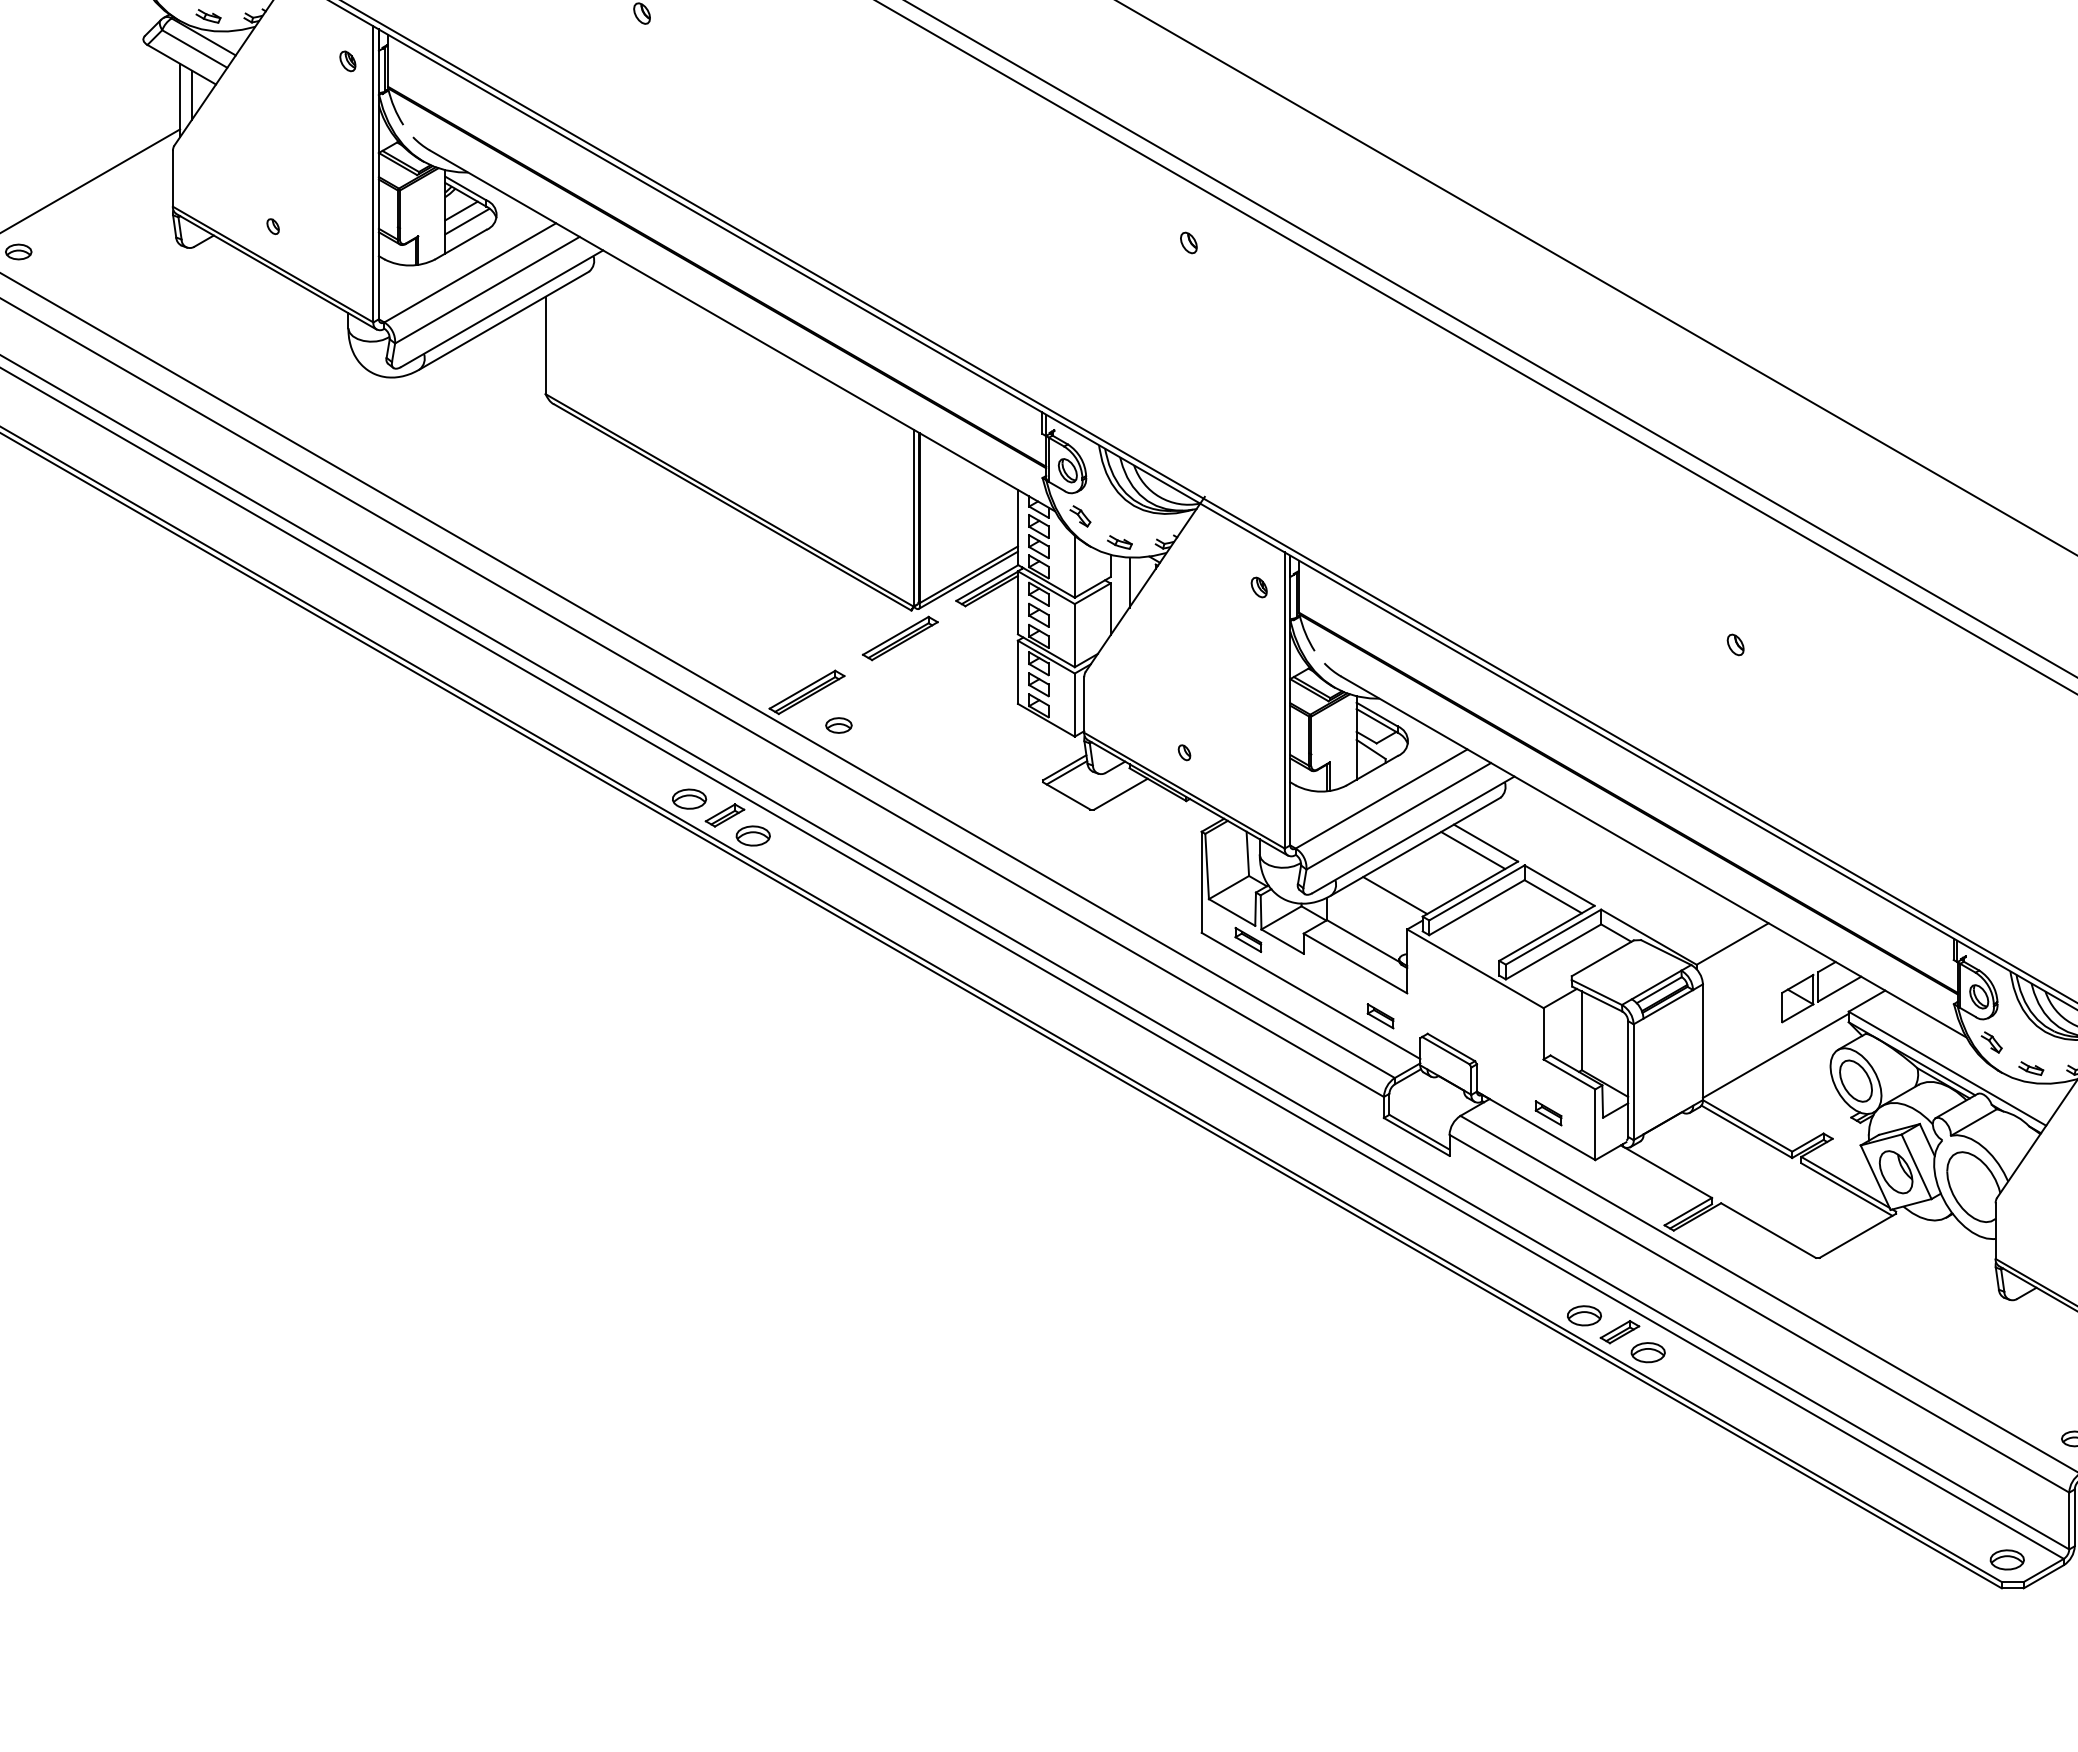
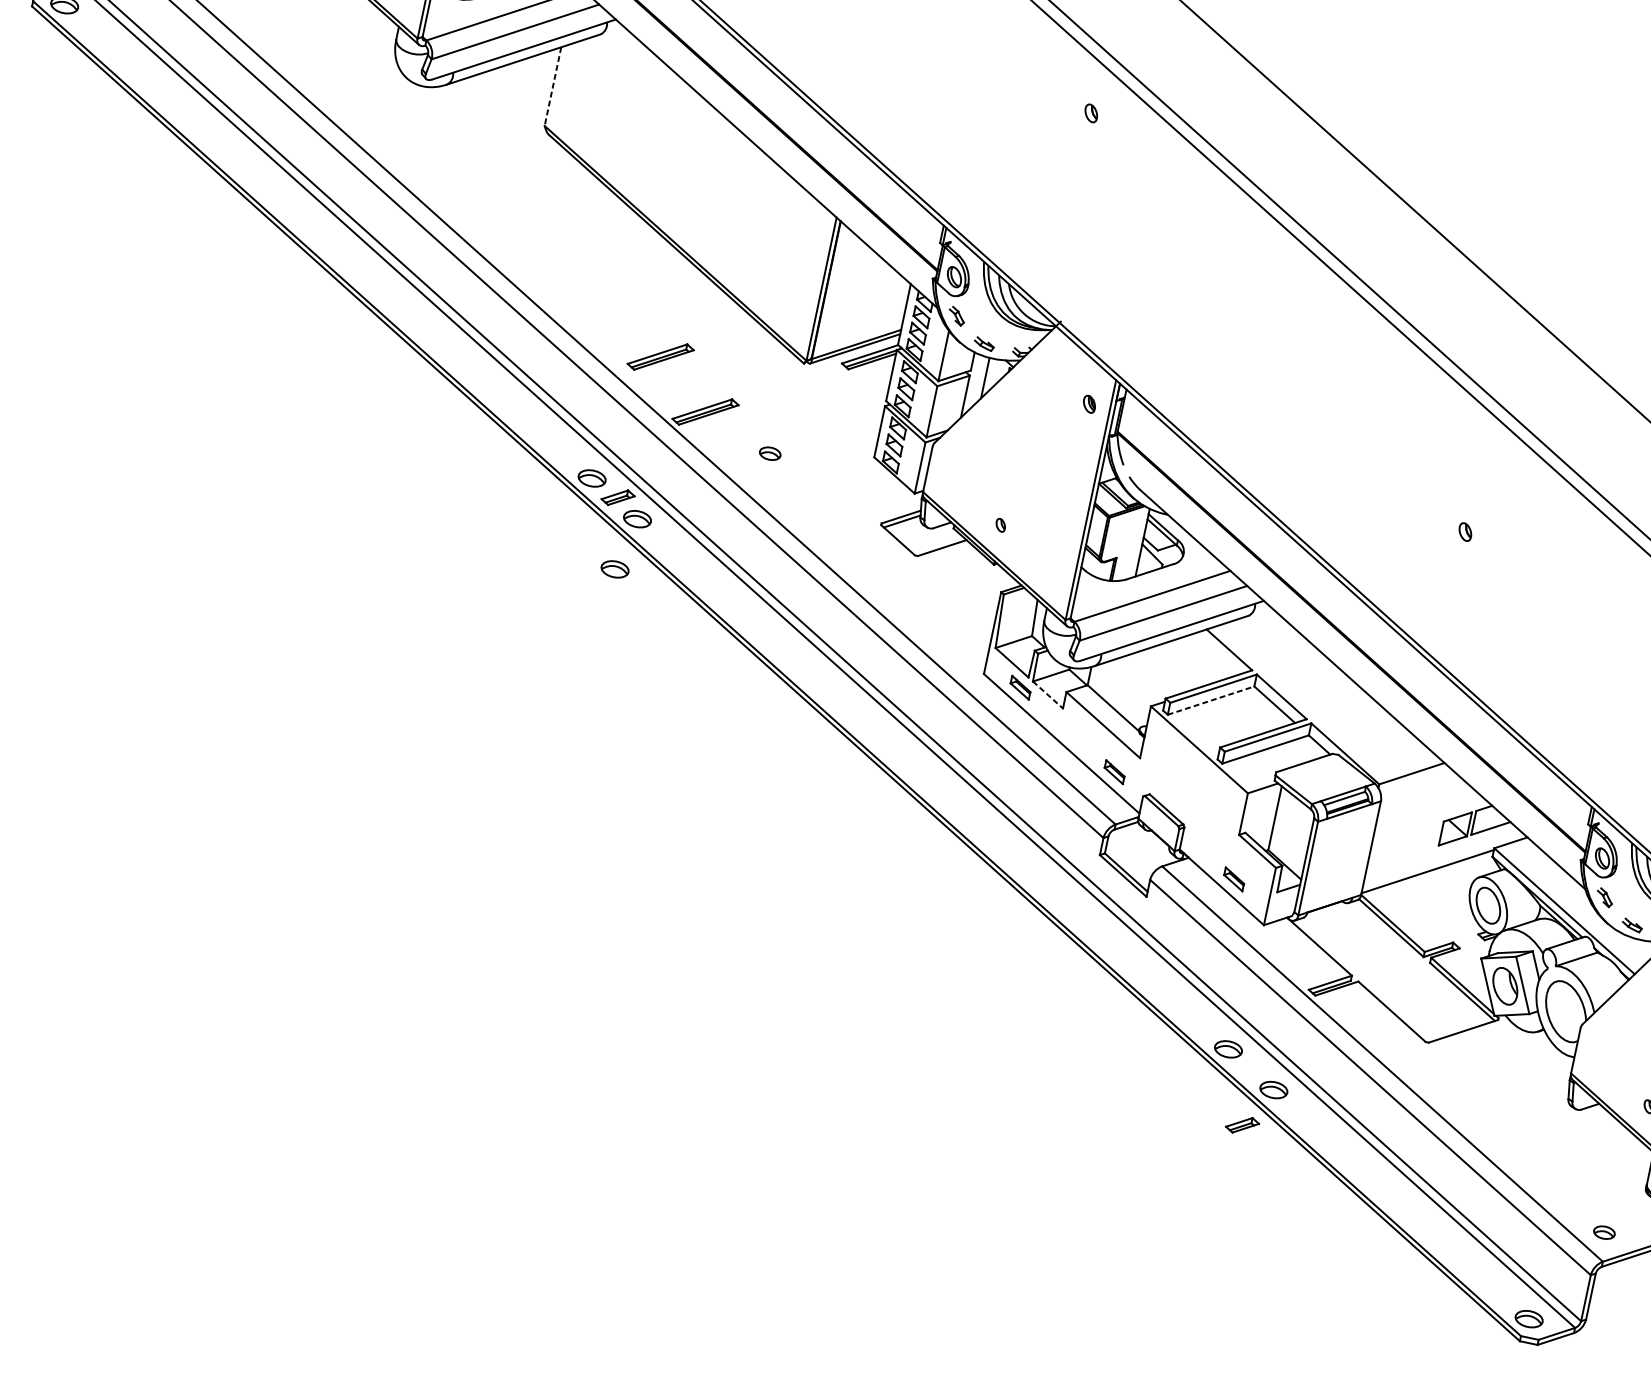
line: (545, 345) -> (552, 86), solid -> dashed
part: (899, 638) -> (660, 356), moved
part: (838, 725) -> (769, 453), moved
line: (1473, 850) -> (1218, 653), removed
line: (1395, 895) -> (1147, 676), removed
part: (738, 900) -> (614, 568), added
line: (1477, 907) -> (1211, 700), solid -> dashed
line: (1283, 941) -> (1048, 695), solid -> dashed
part: (1619, 1332) -> (1242, 1125), moved

